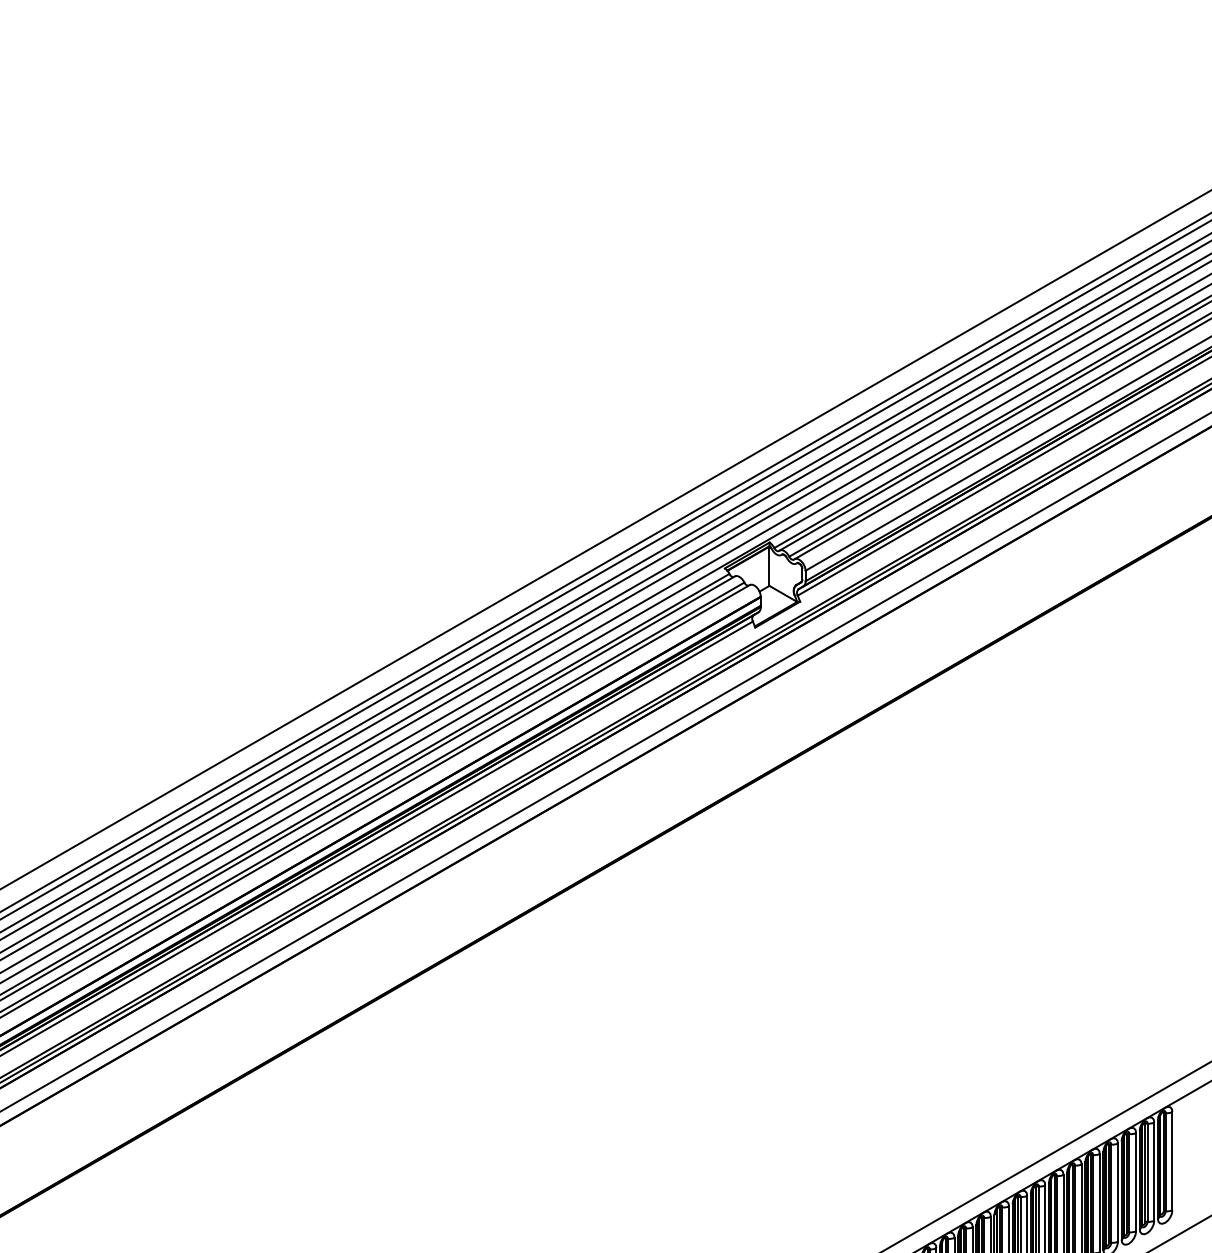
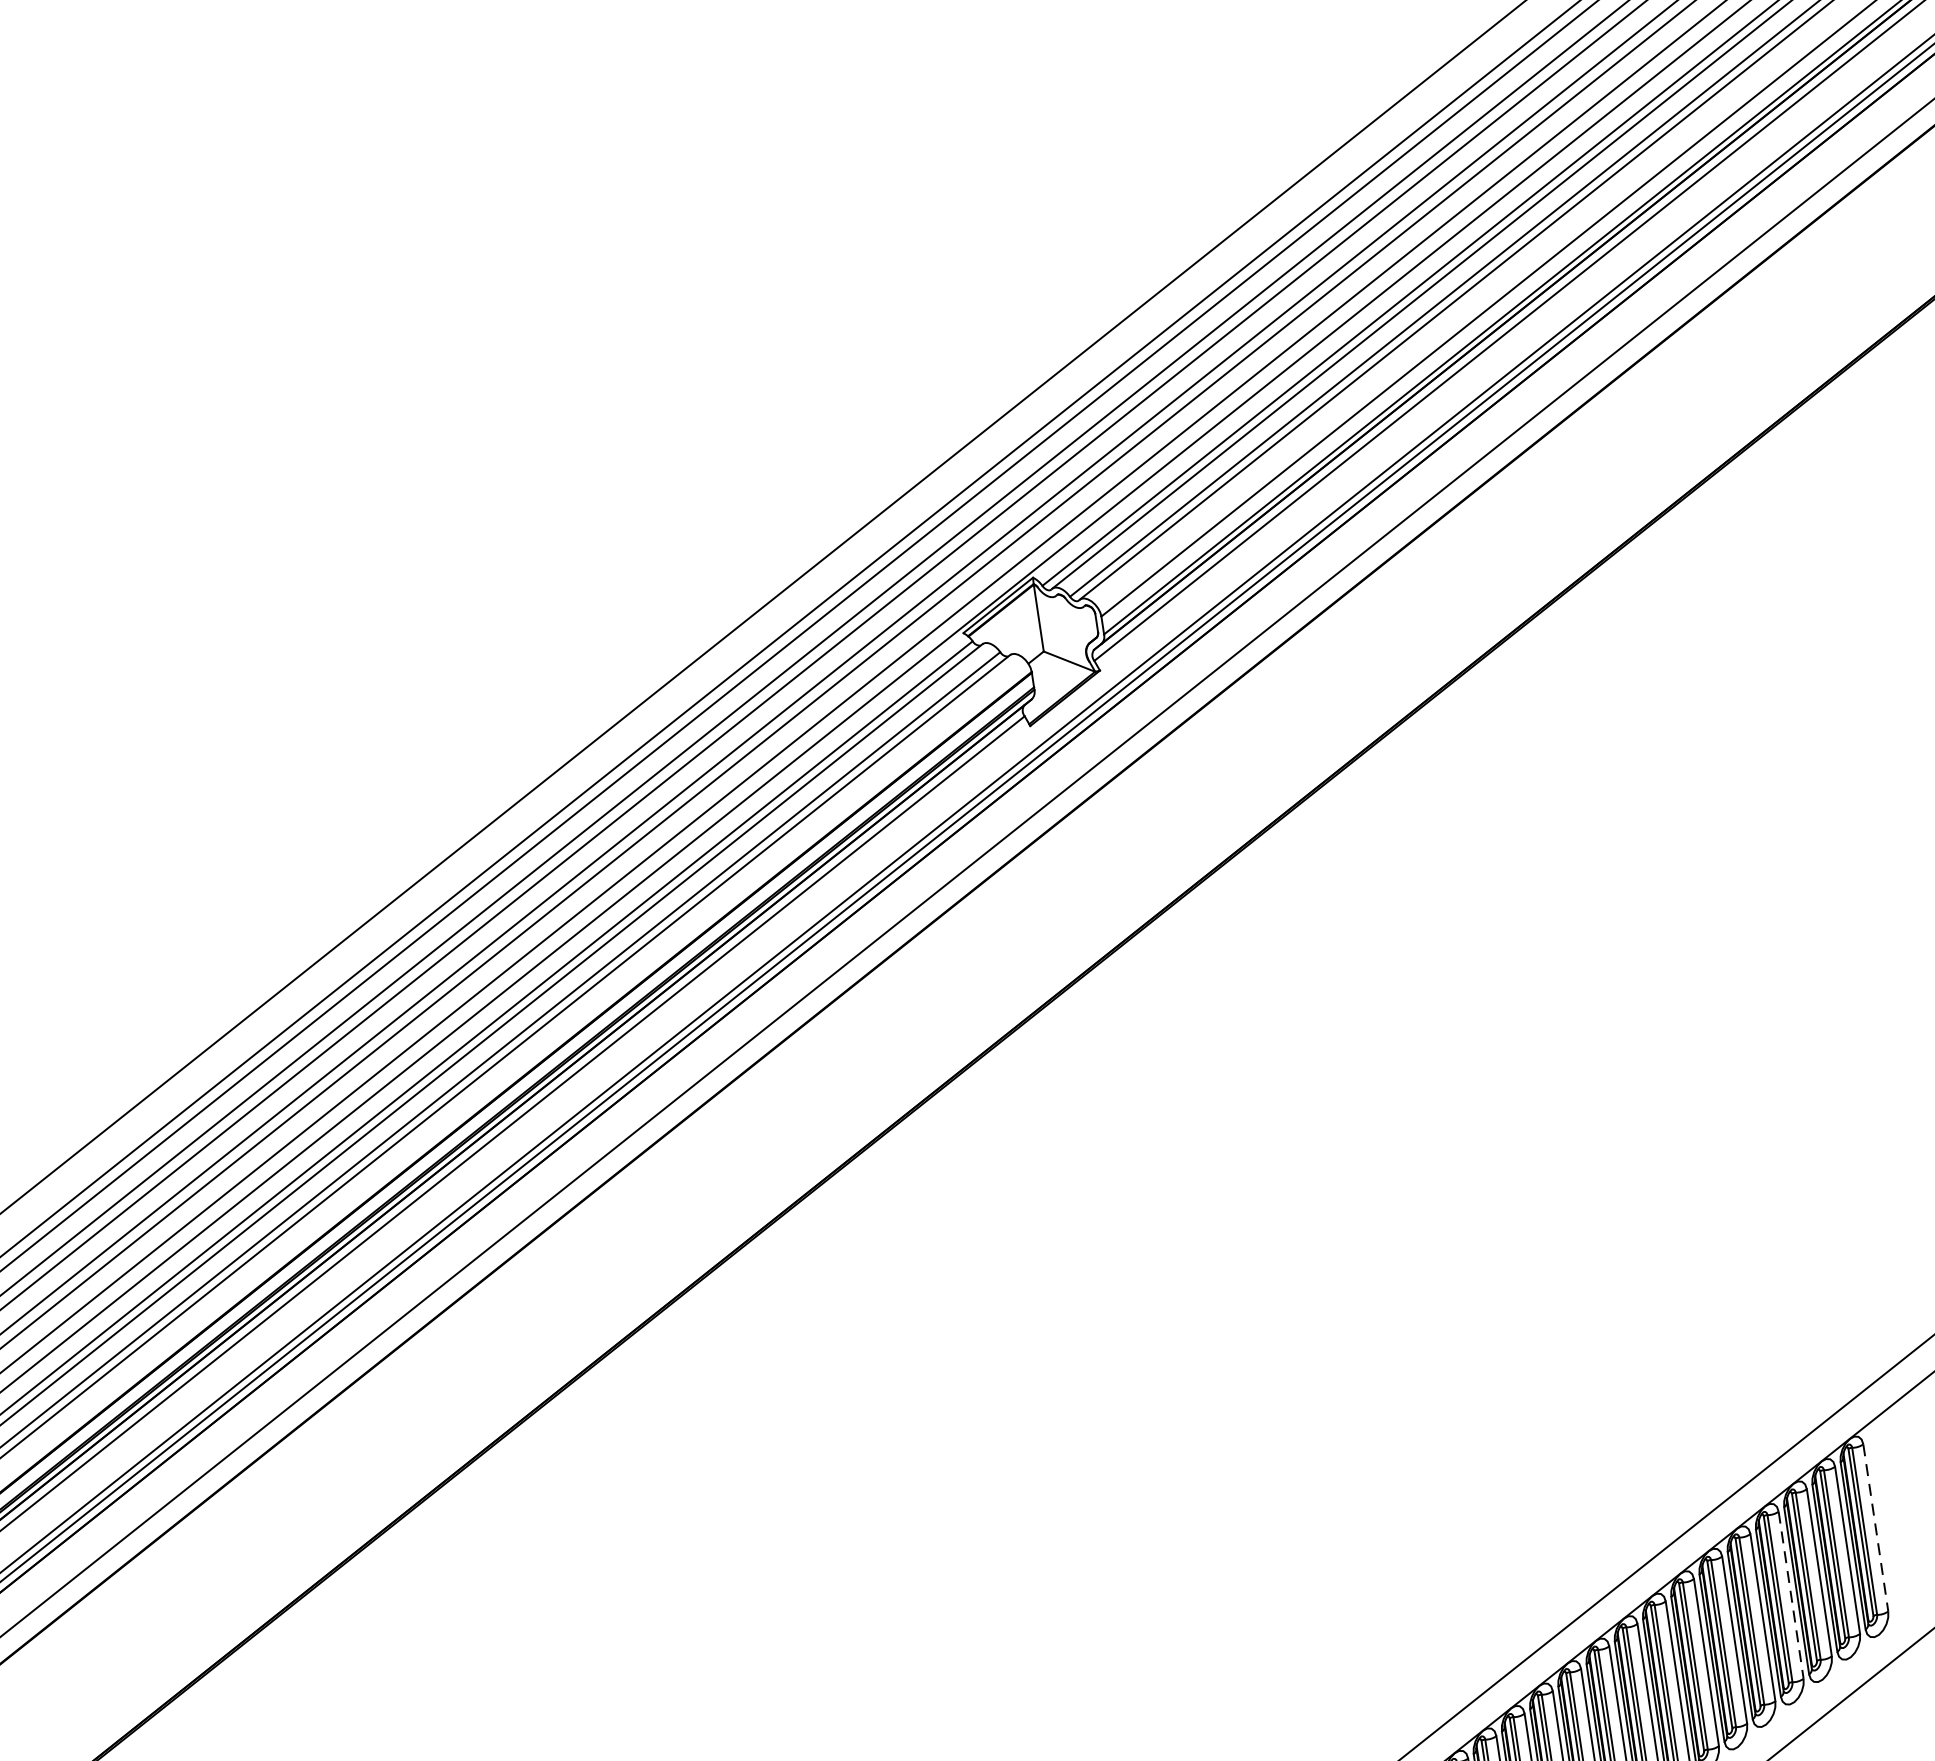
line: (1172, 1161) -> (1876, 1528), solid -> dashed
line: (1117, 1193) -> (1790, 1596), solid -> dashed

